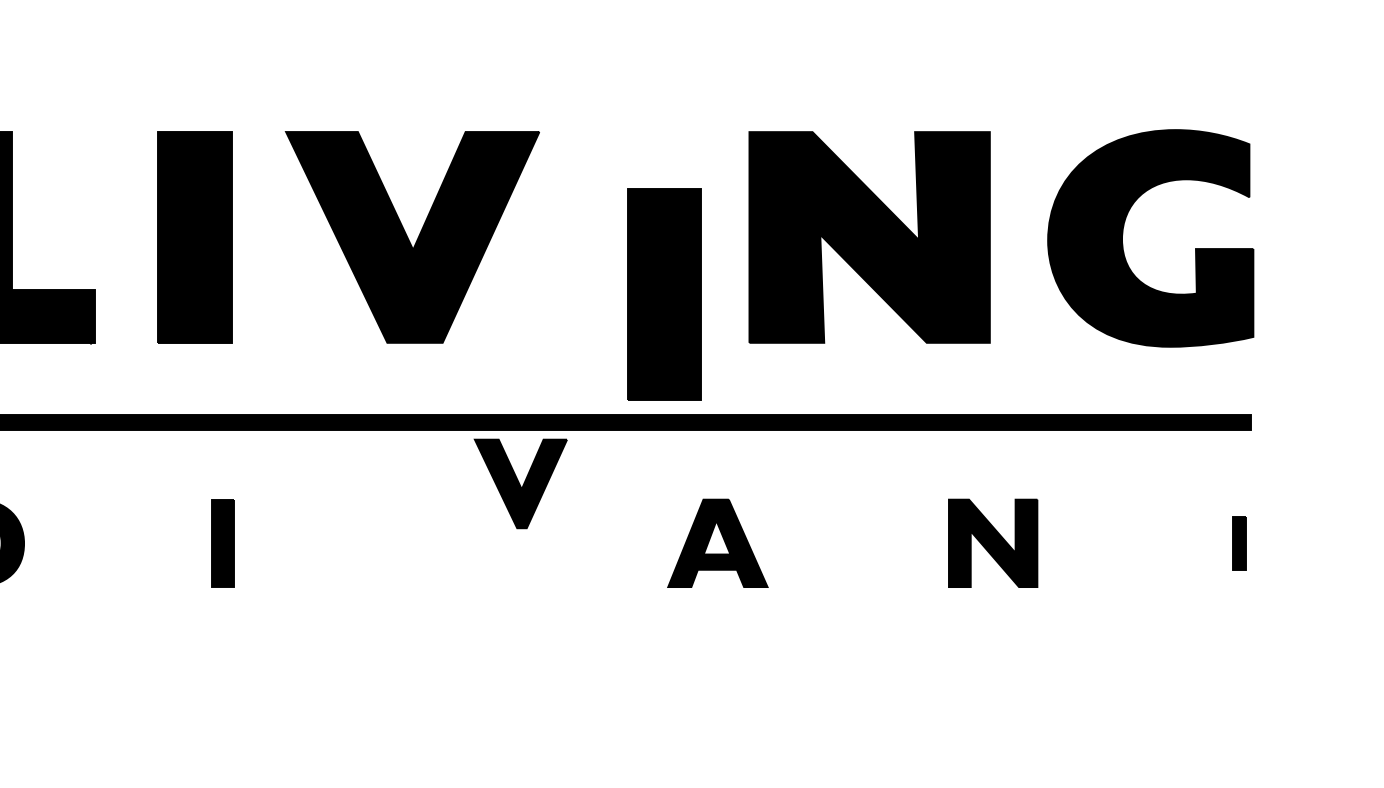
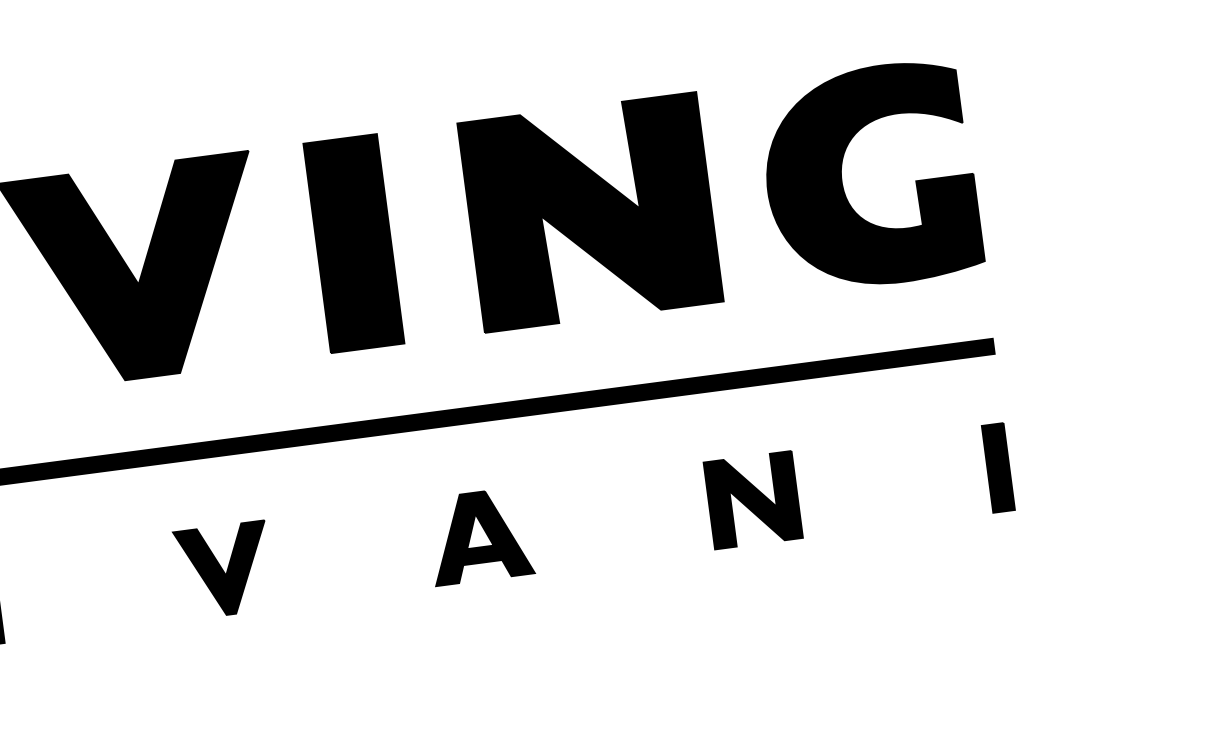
part: (664, 294) -> (353, 243), moved
part: (520, 483) -> (224, 570), moved
part: (1239, 543) -> (998, 468), size x1.67

